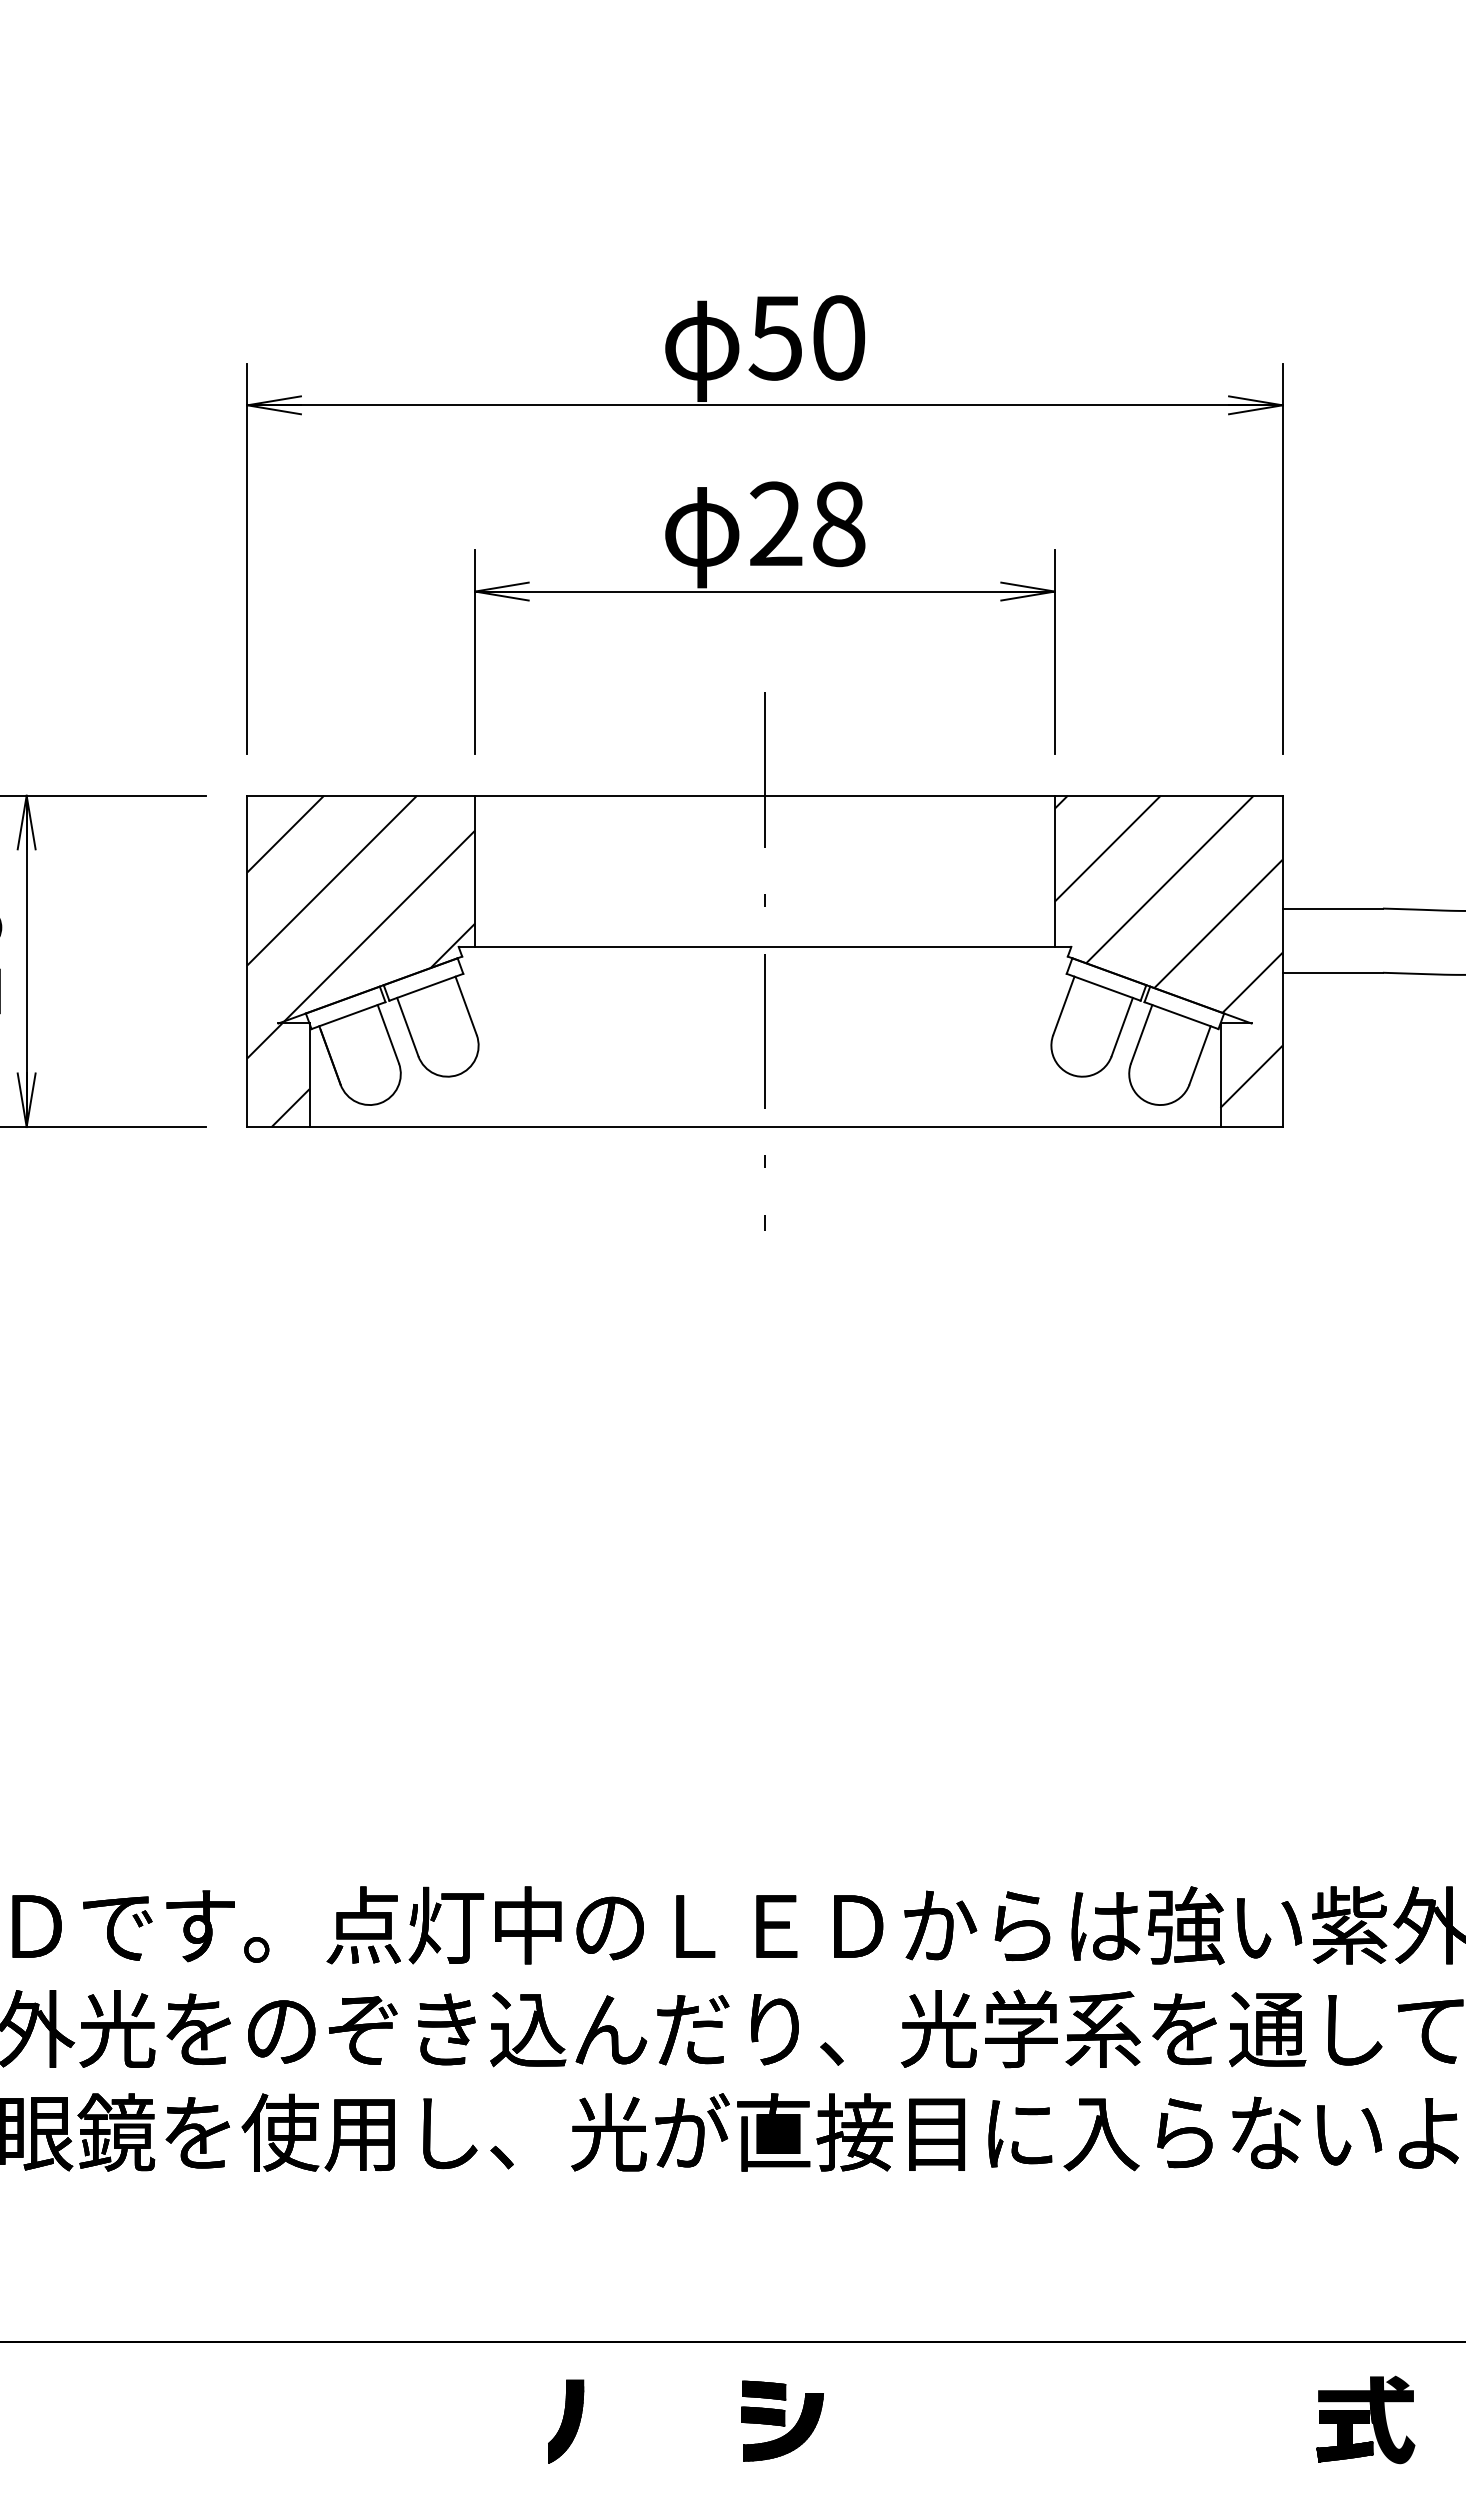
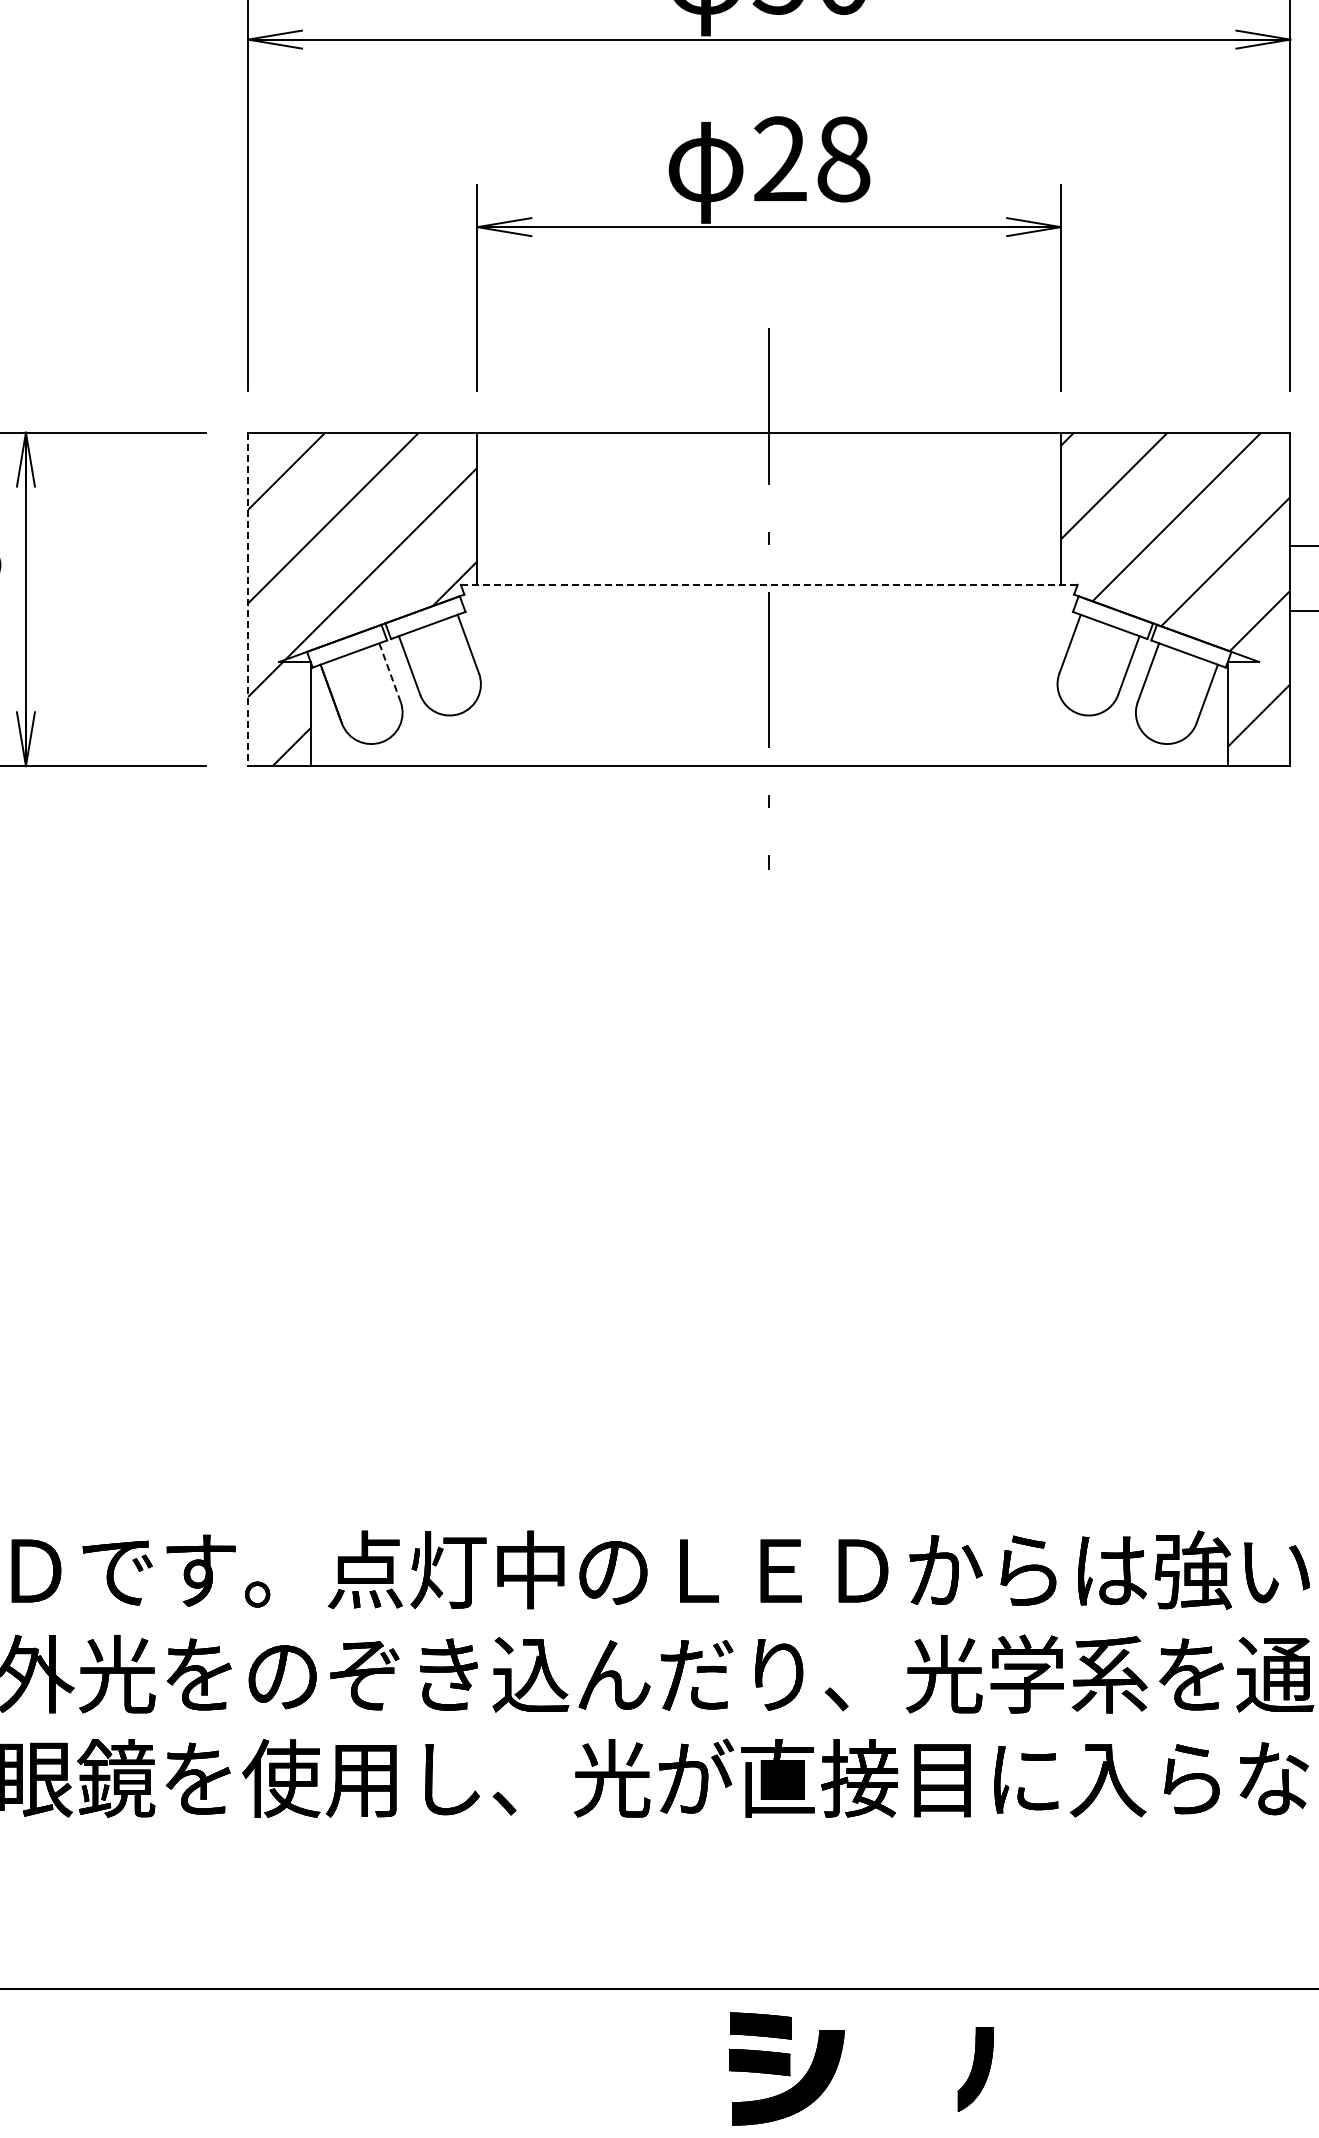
line: (765, 946) -> (769, 584), solid -> dashed
line: (247, 961) -> (248, 599), solid -> dashed
line: (388, 1033) -> (390, 672), solid -> dashed
part: (782, 2420) -> (786, 2068), size x1.4
part: (566, 2421) -> (976, 2069), moved

